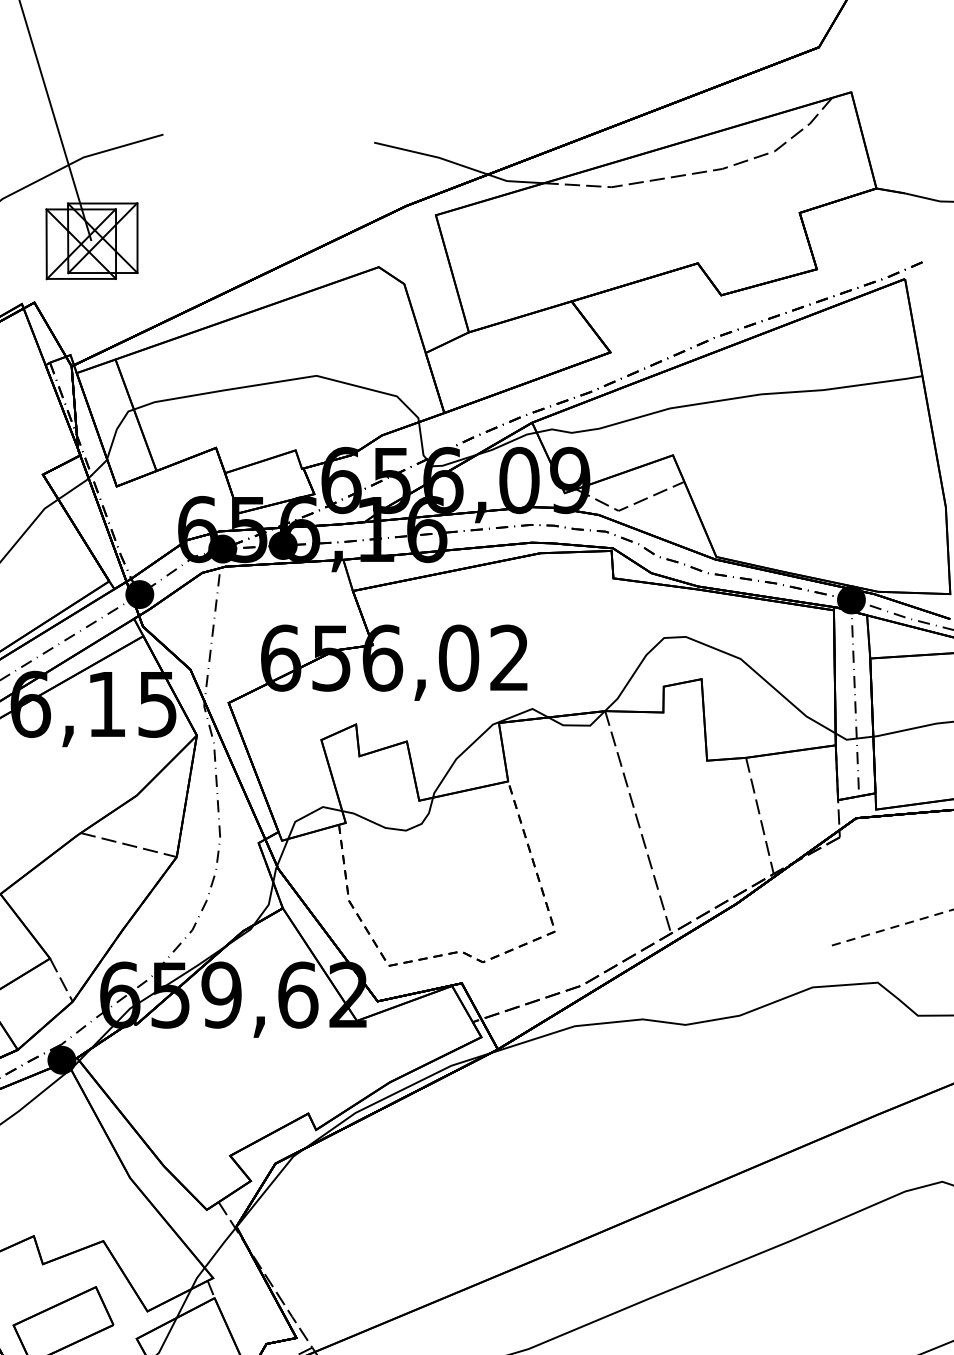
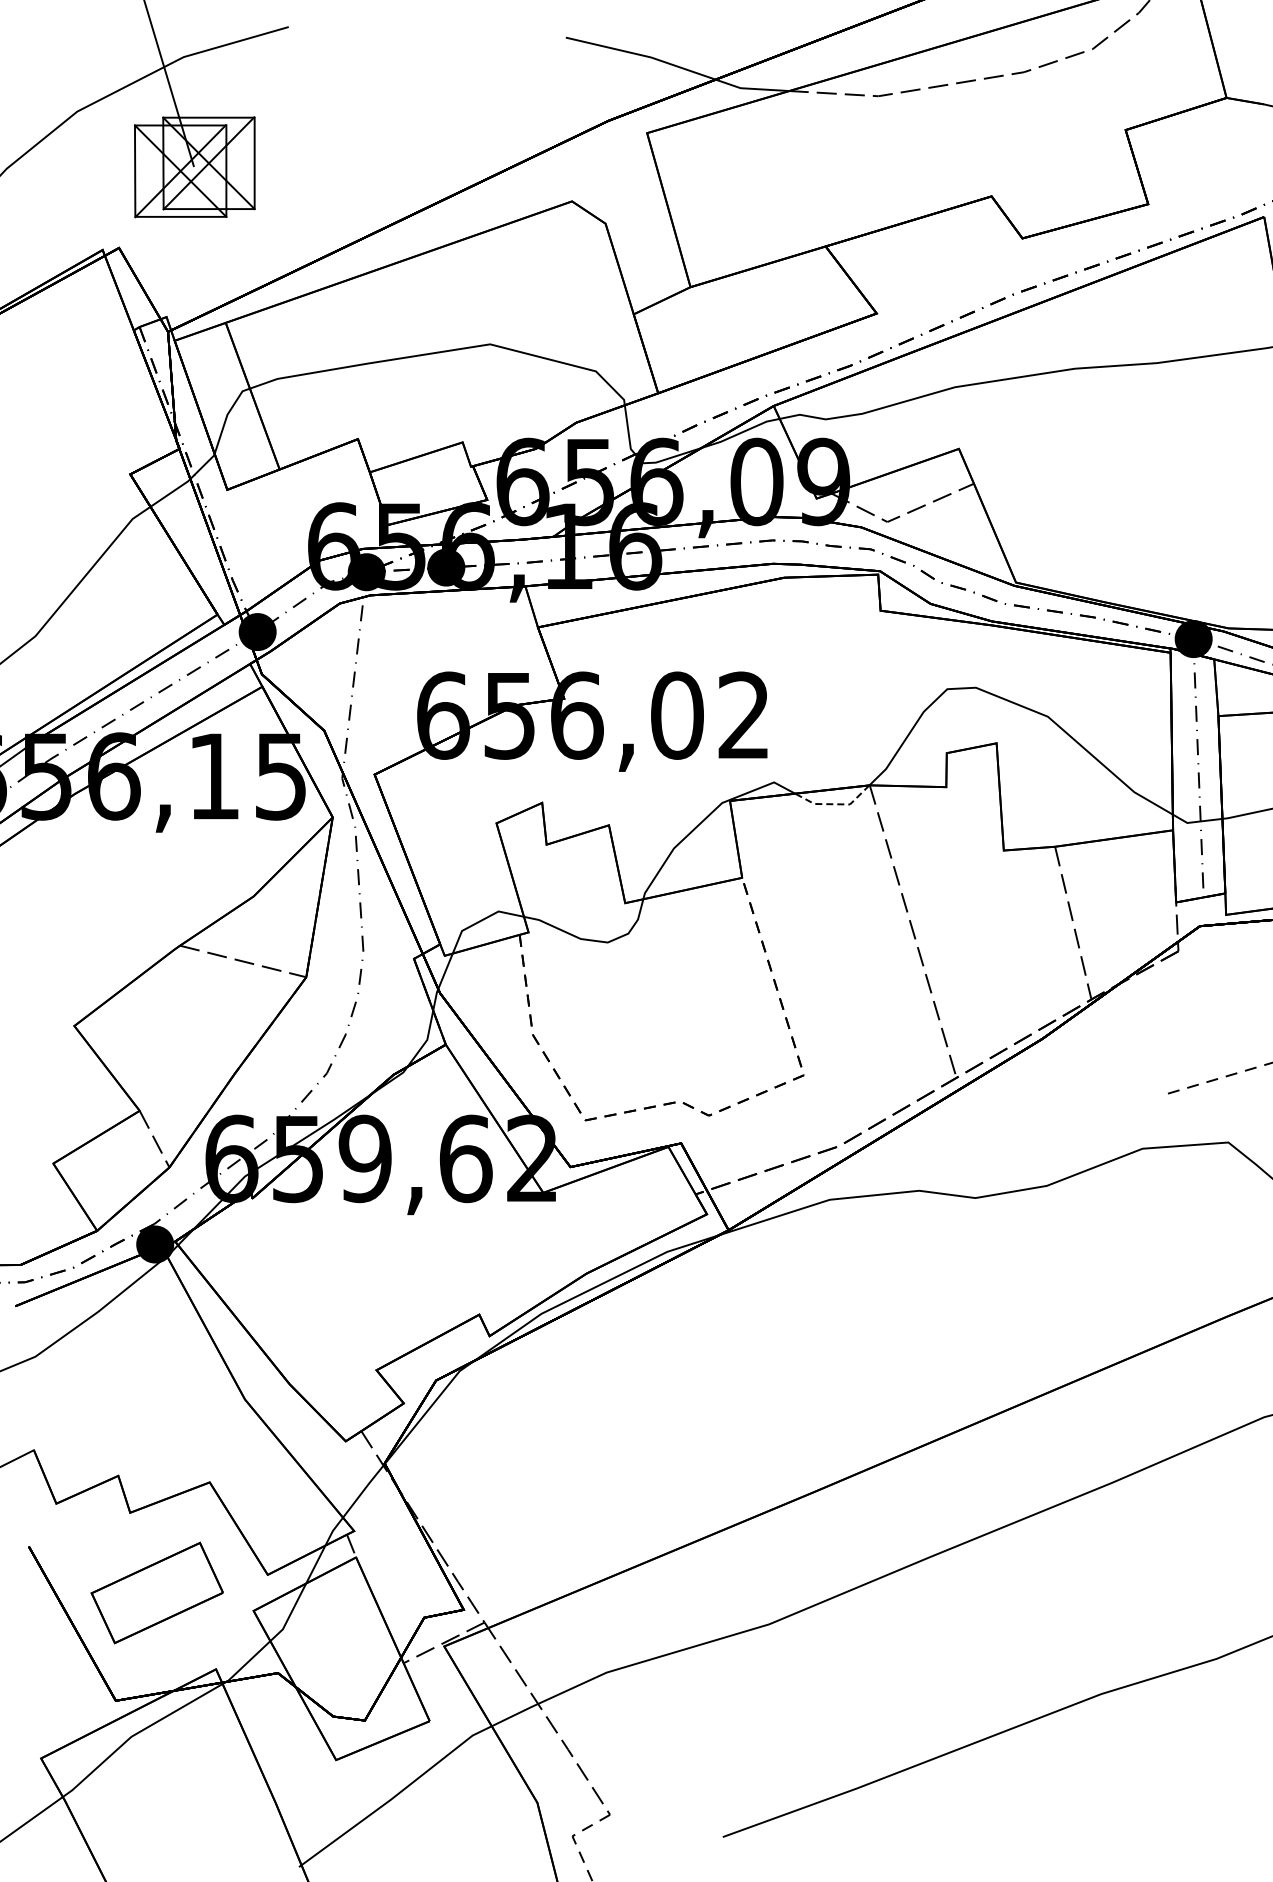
line: (579, 725) -> (835, 804), solid -> dashed

